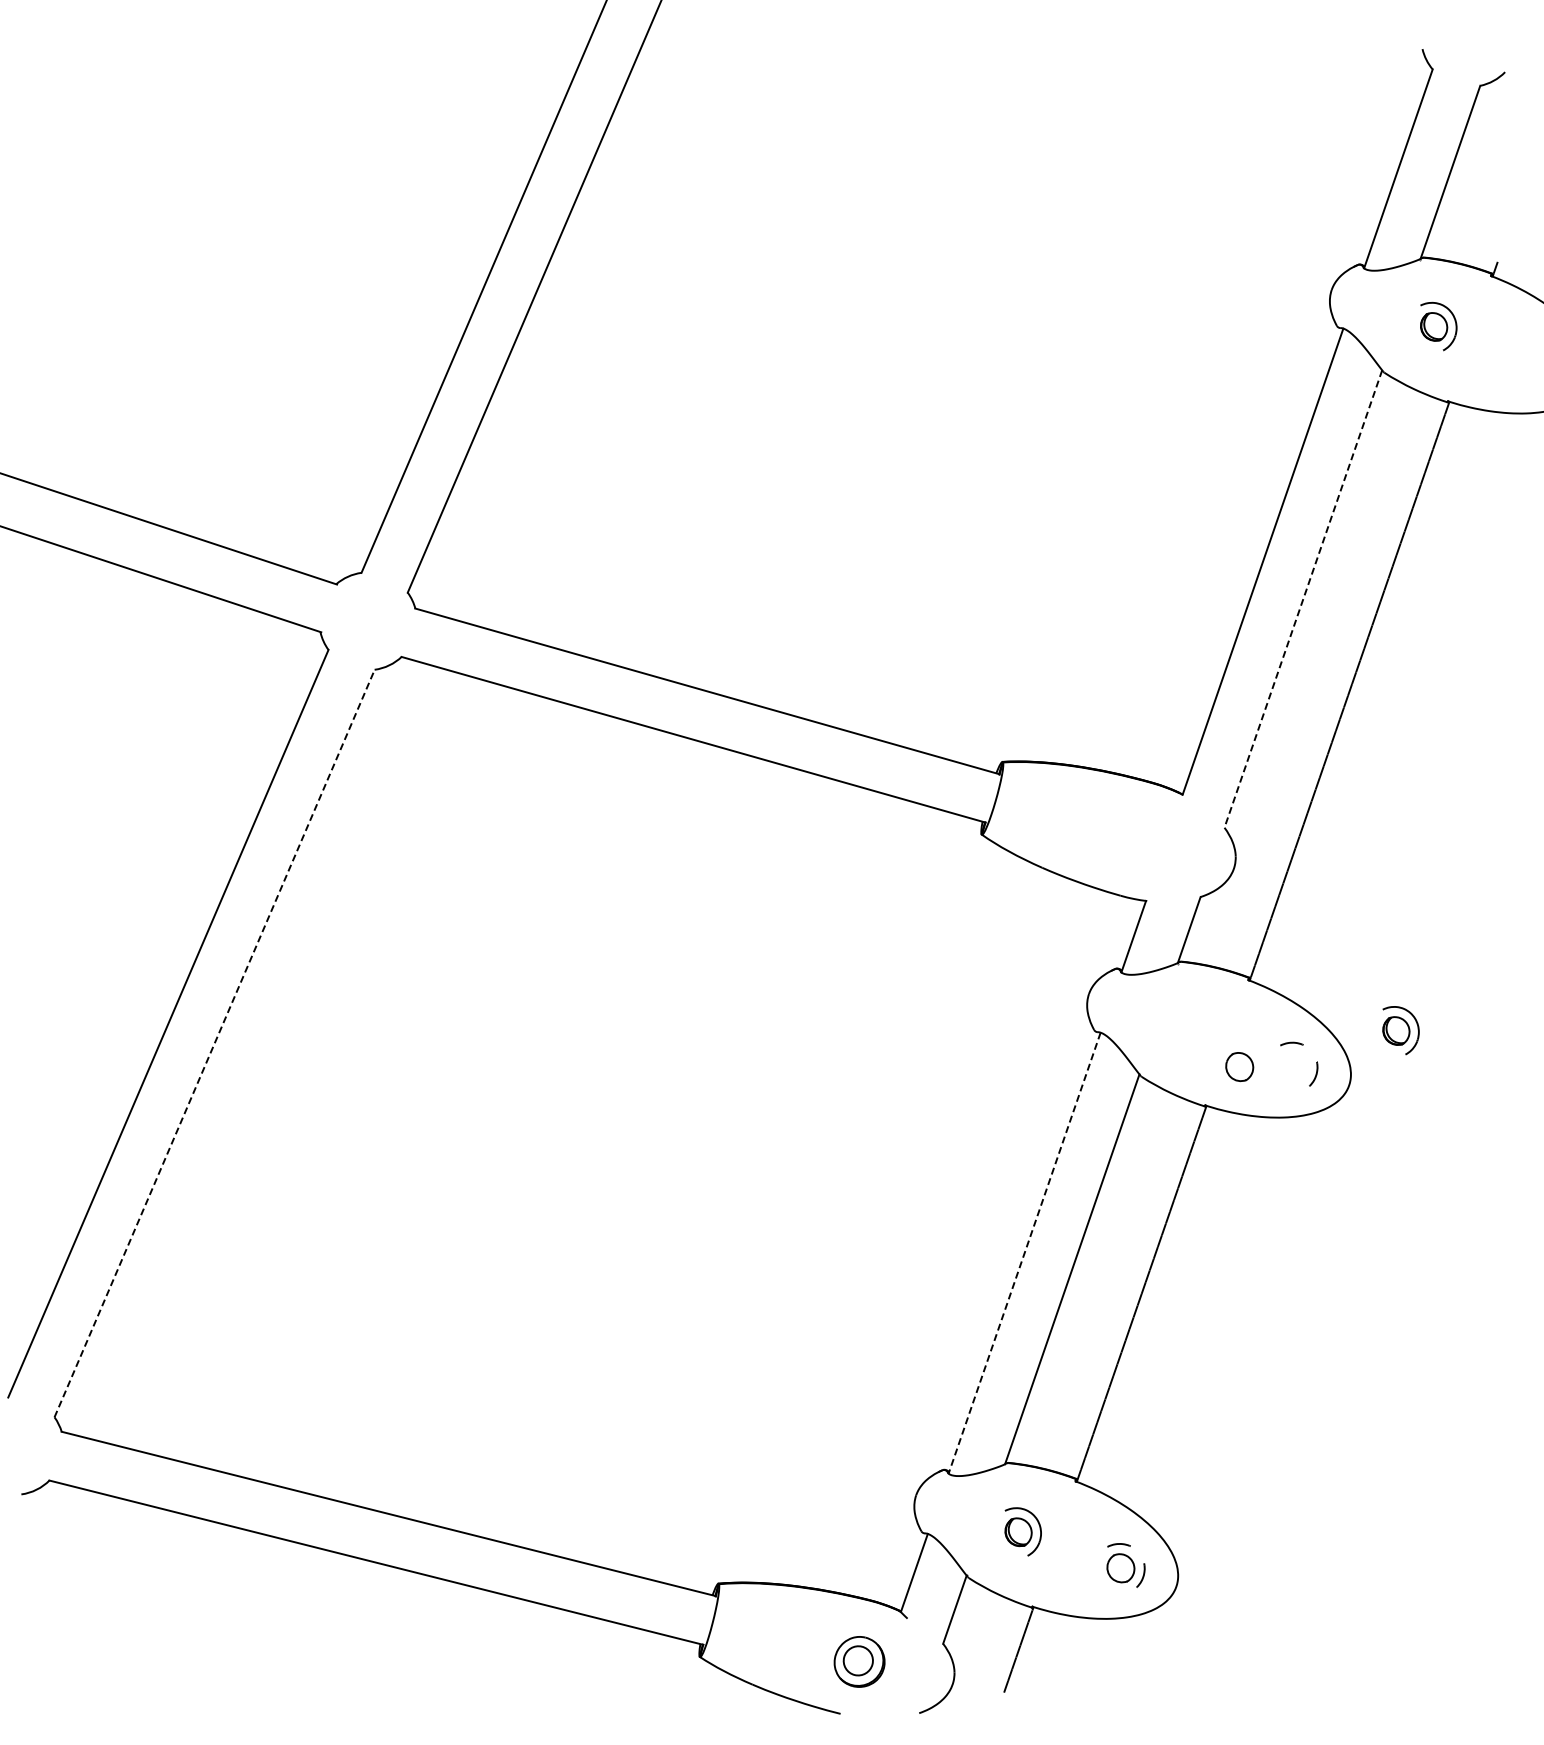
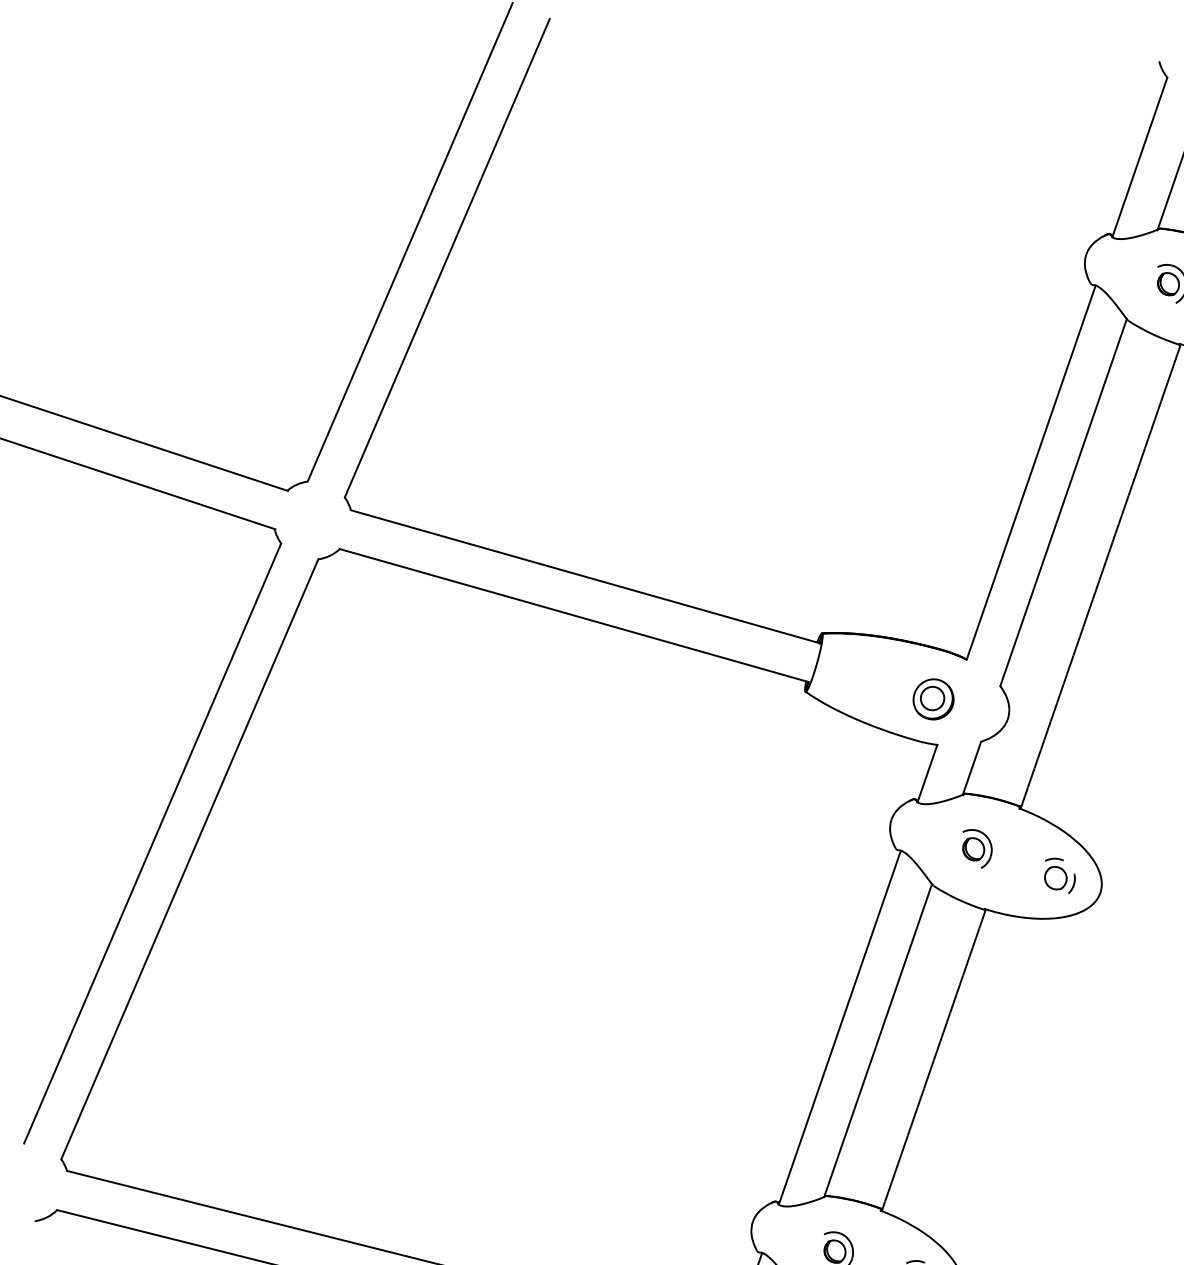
line: (1303, 599) -> (1063, 502), dashed -> solid
part: (1141, 844) -> (933, 699), added
part: (1400, 1030) -> (977, 848), moved
line: (214, 1043) -> (189, 859), dashed -> solid
part: (1239, 1067) -> (1055, 878), moved
line: (1024, 1253) -> (839, 1027), dashed -> solid

